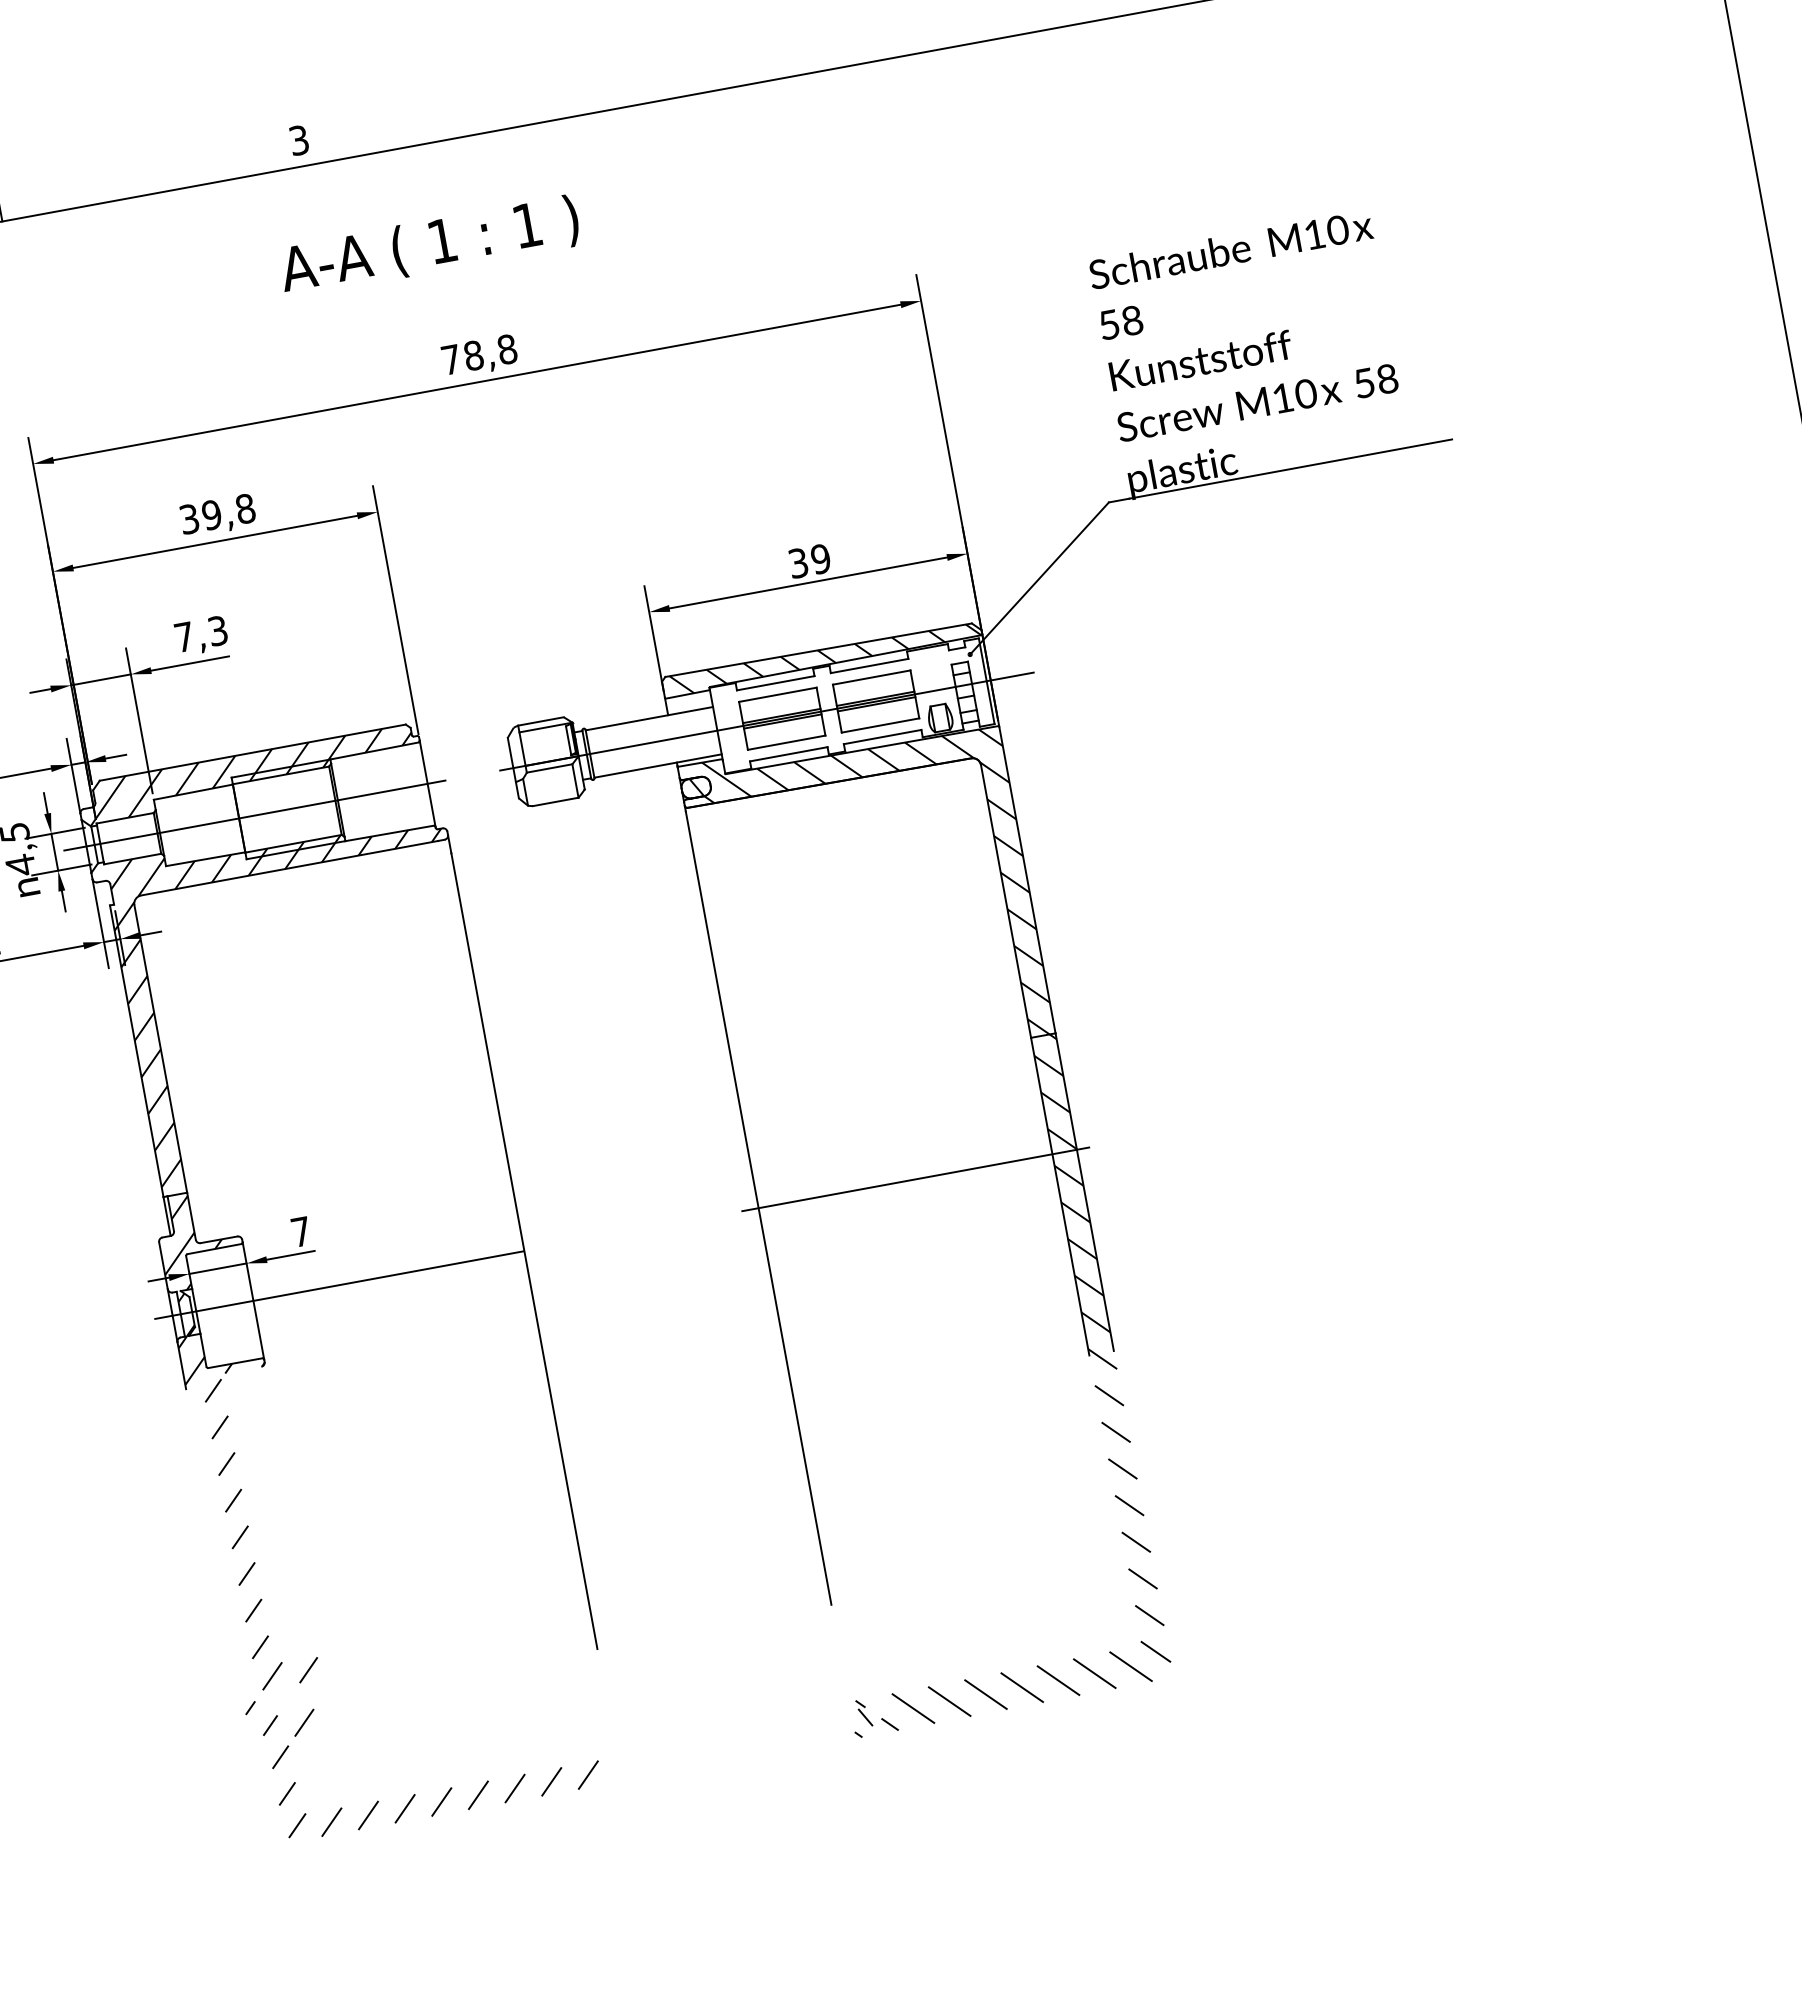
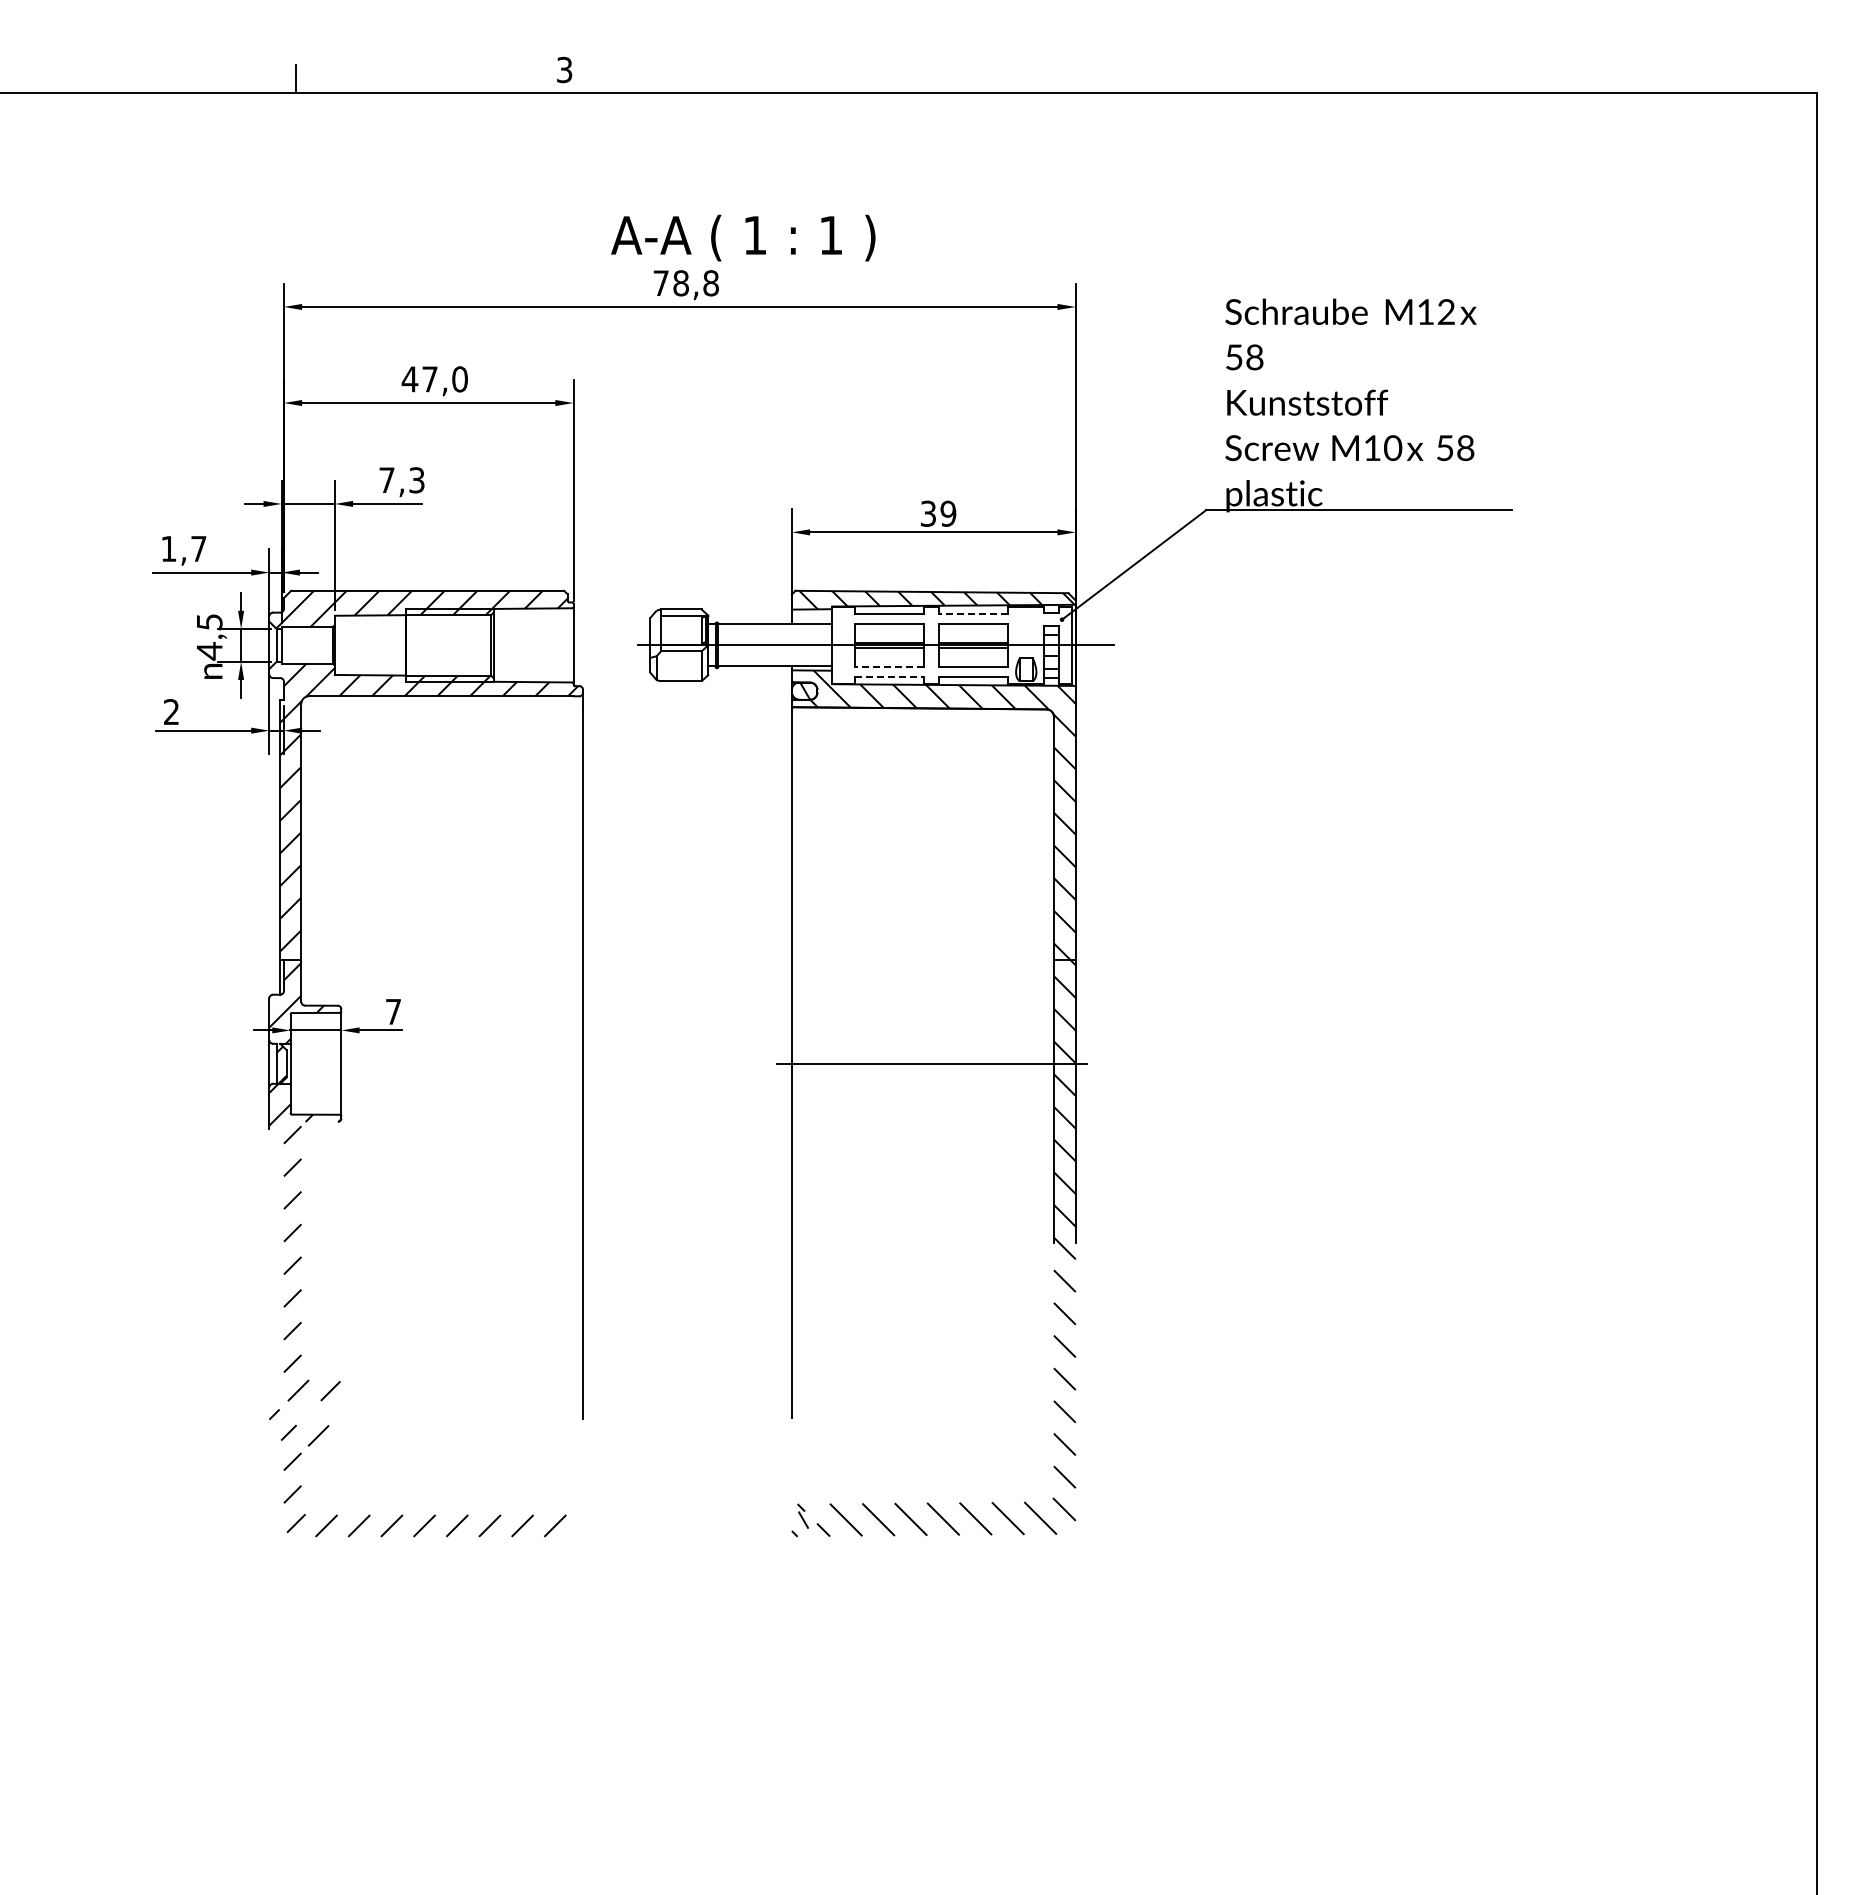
text: (1337, 229) -> (1446, 311), M10 -> M12
text: (429, 245) -> (743, 237), moved
text: (216, 514) -> (434, 379), 39,8 -> 47,0
line: (869, 665) -> (973, 613), solid -> dashed
line: (786, 742) -> (889, 666), solid -> dashed
line: (788, 754) -> (889, 677), solid -> dashed
line: (254, 815) -> (419, 645), removed
line: (338, 1284) -> (417, 1063), removed

